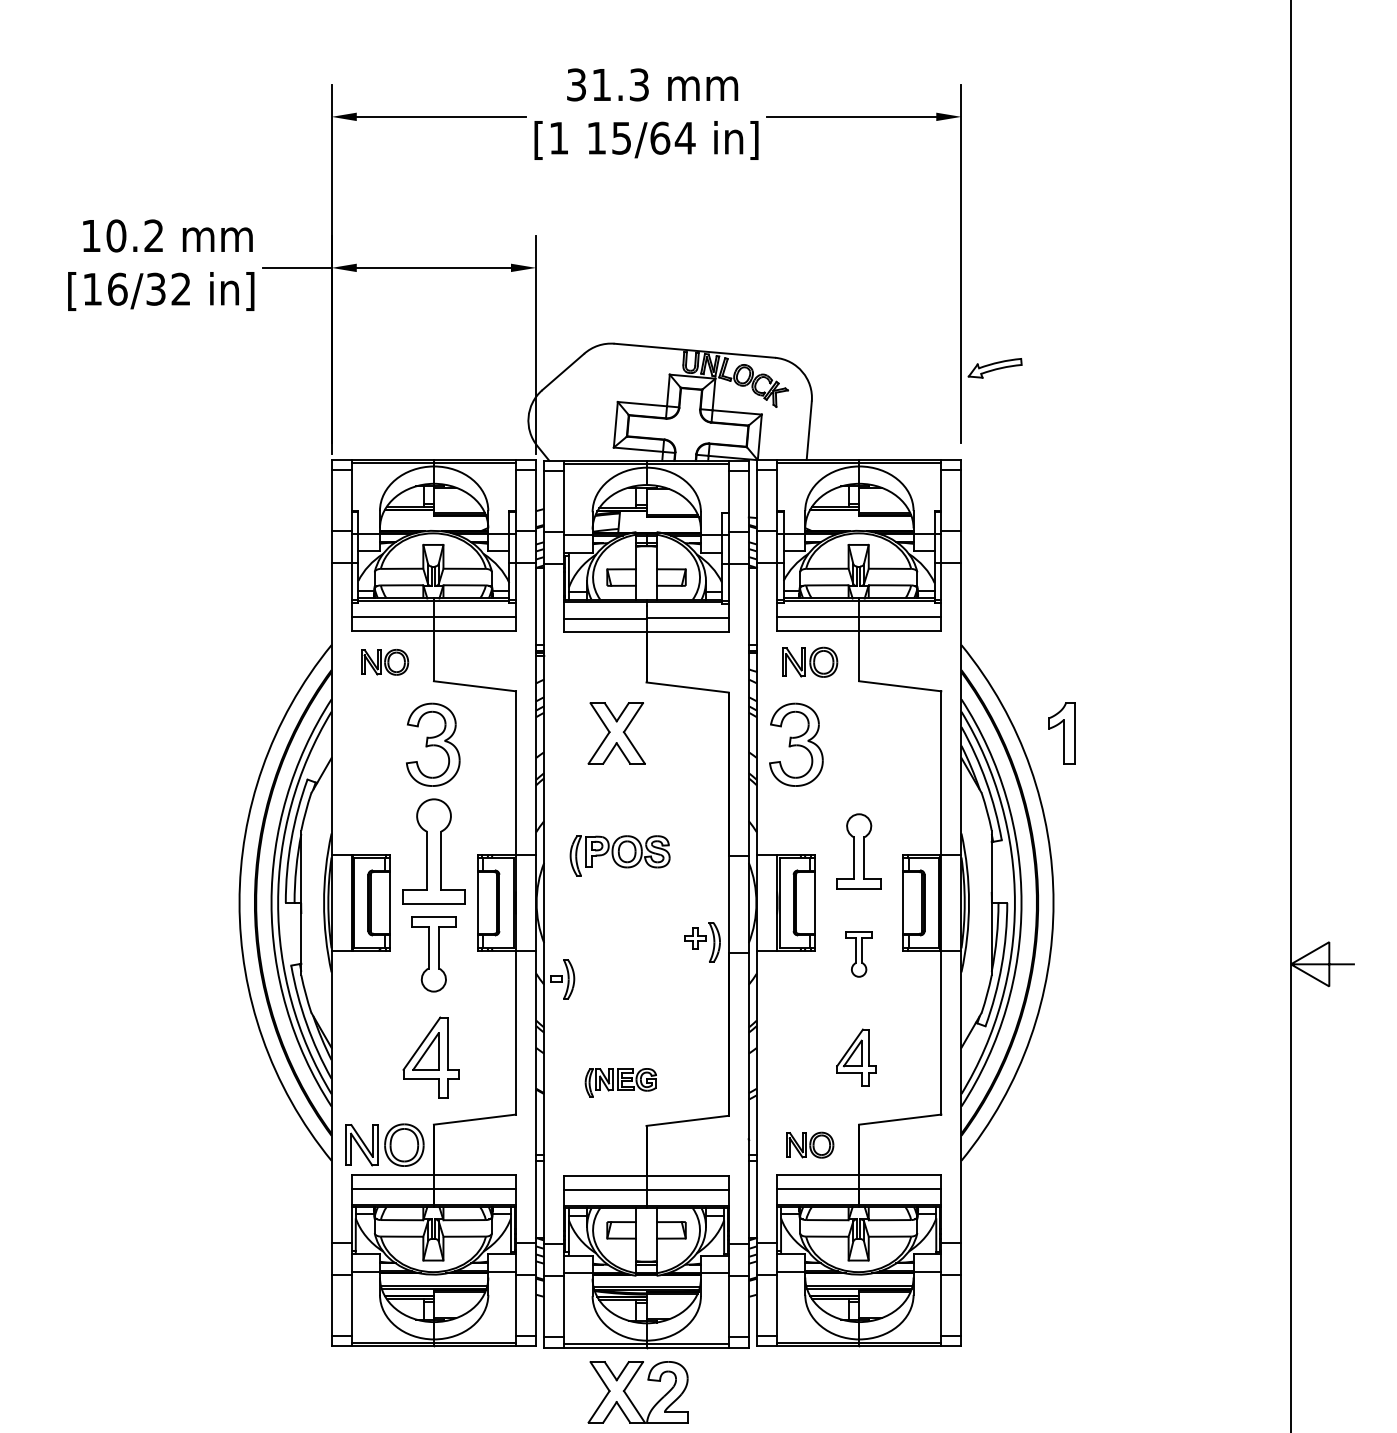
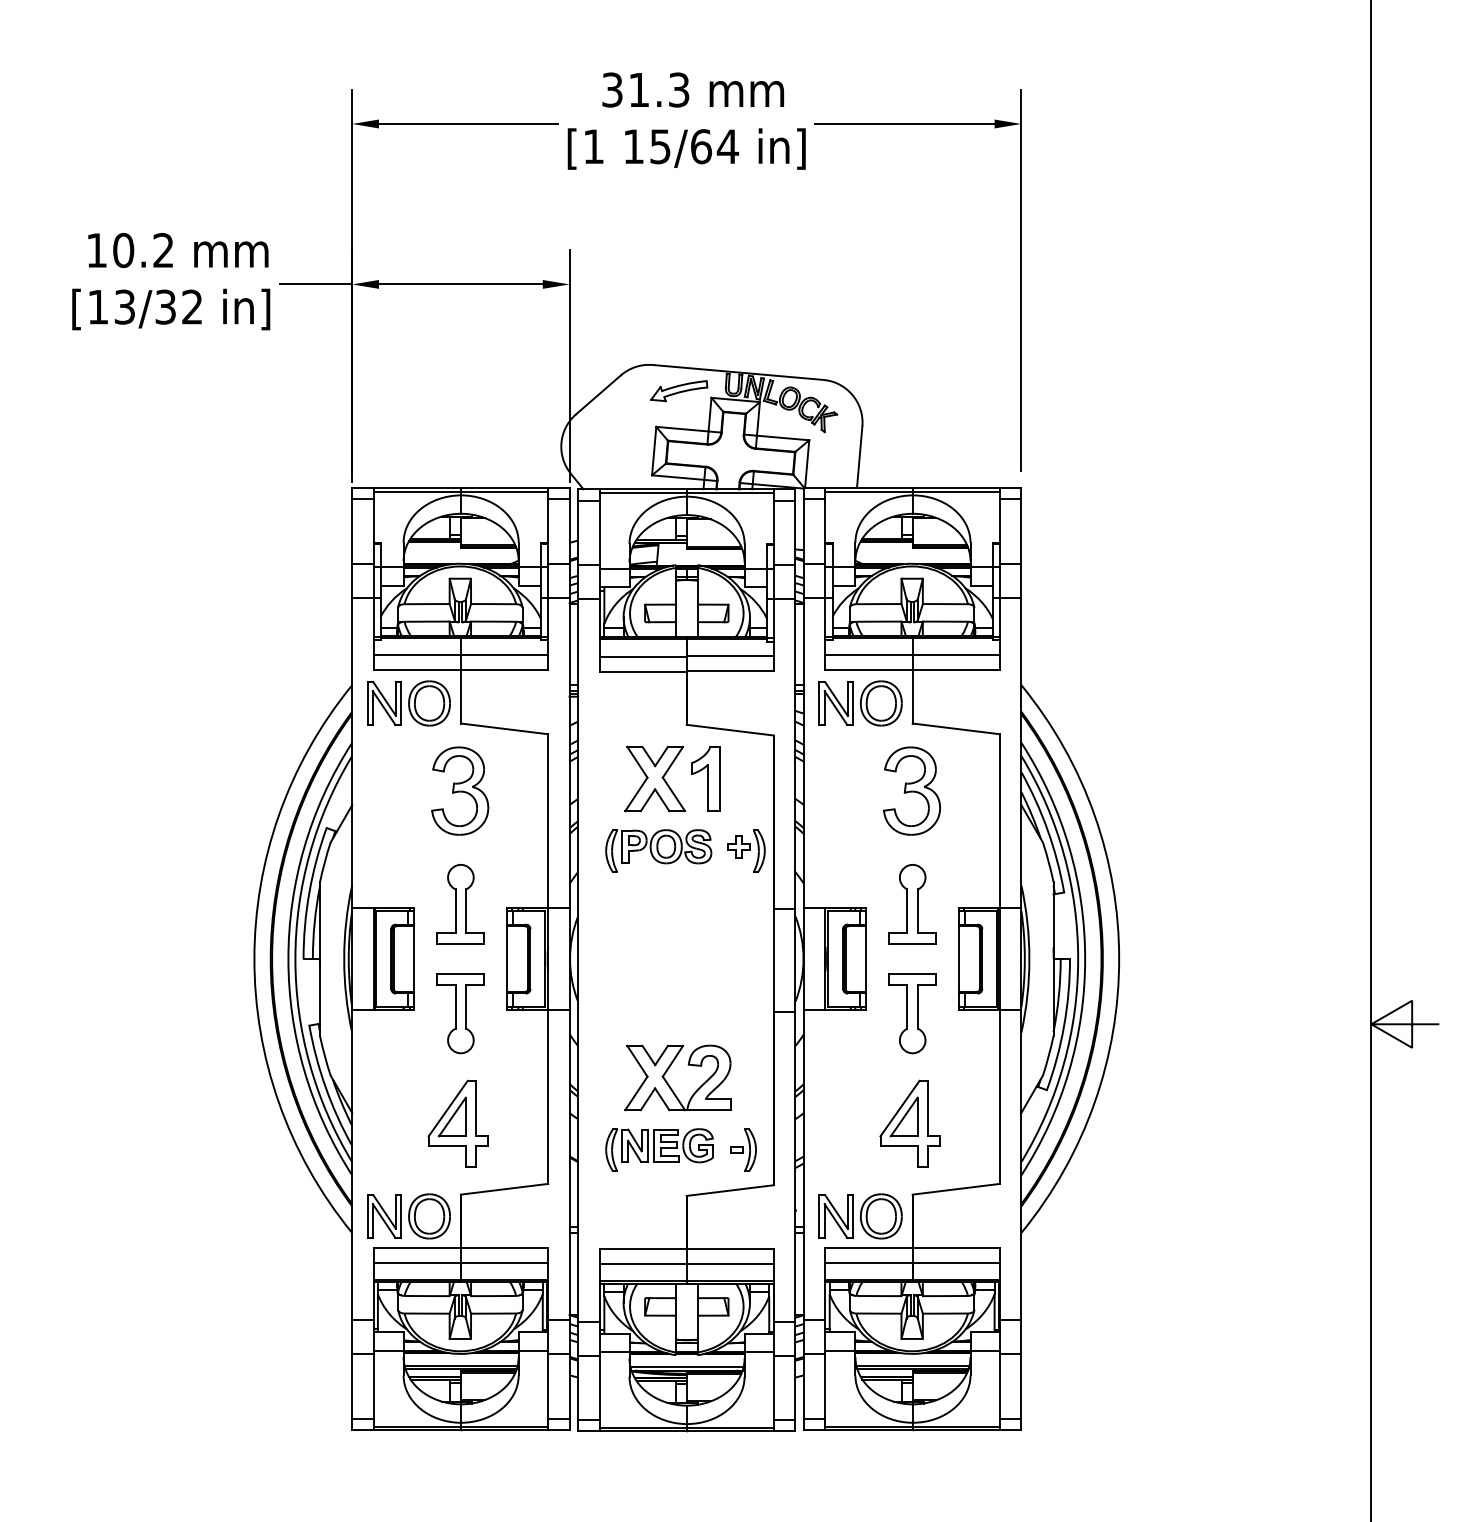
text: (117, 288) -> (124, 306), [16/32 -> [13/32
part: (995, 368) -> (679, 391), moved
part: (384, 662) -> (408, 703), size x1.67
part: (810, 662) -> (860, 703), size x1.43
part: (1061, 732) -> (705, 778), moved
part: (795, 744) -> (911, 790), moved
part: (433, 851) -> (460, 904), size x0.71
part: (619, 855) -> (658, 850), moved
part: (702, 941) -> (746, 850), moved
part: (858, 954) -> (912, 1013), size x1.67
part: (562, 978) -> (743, 1149), moved
part: (856, 1057) -> (909, 1123), size x1.43
part: (620, 1082) -> (659, 1149), size x1.43
part: (810, 1145) -> (860, 1216), size x1.67
part: (630, 1398) -> (669, 1084), moved

